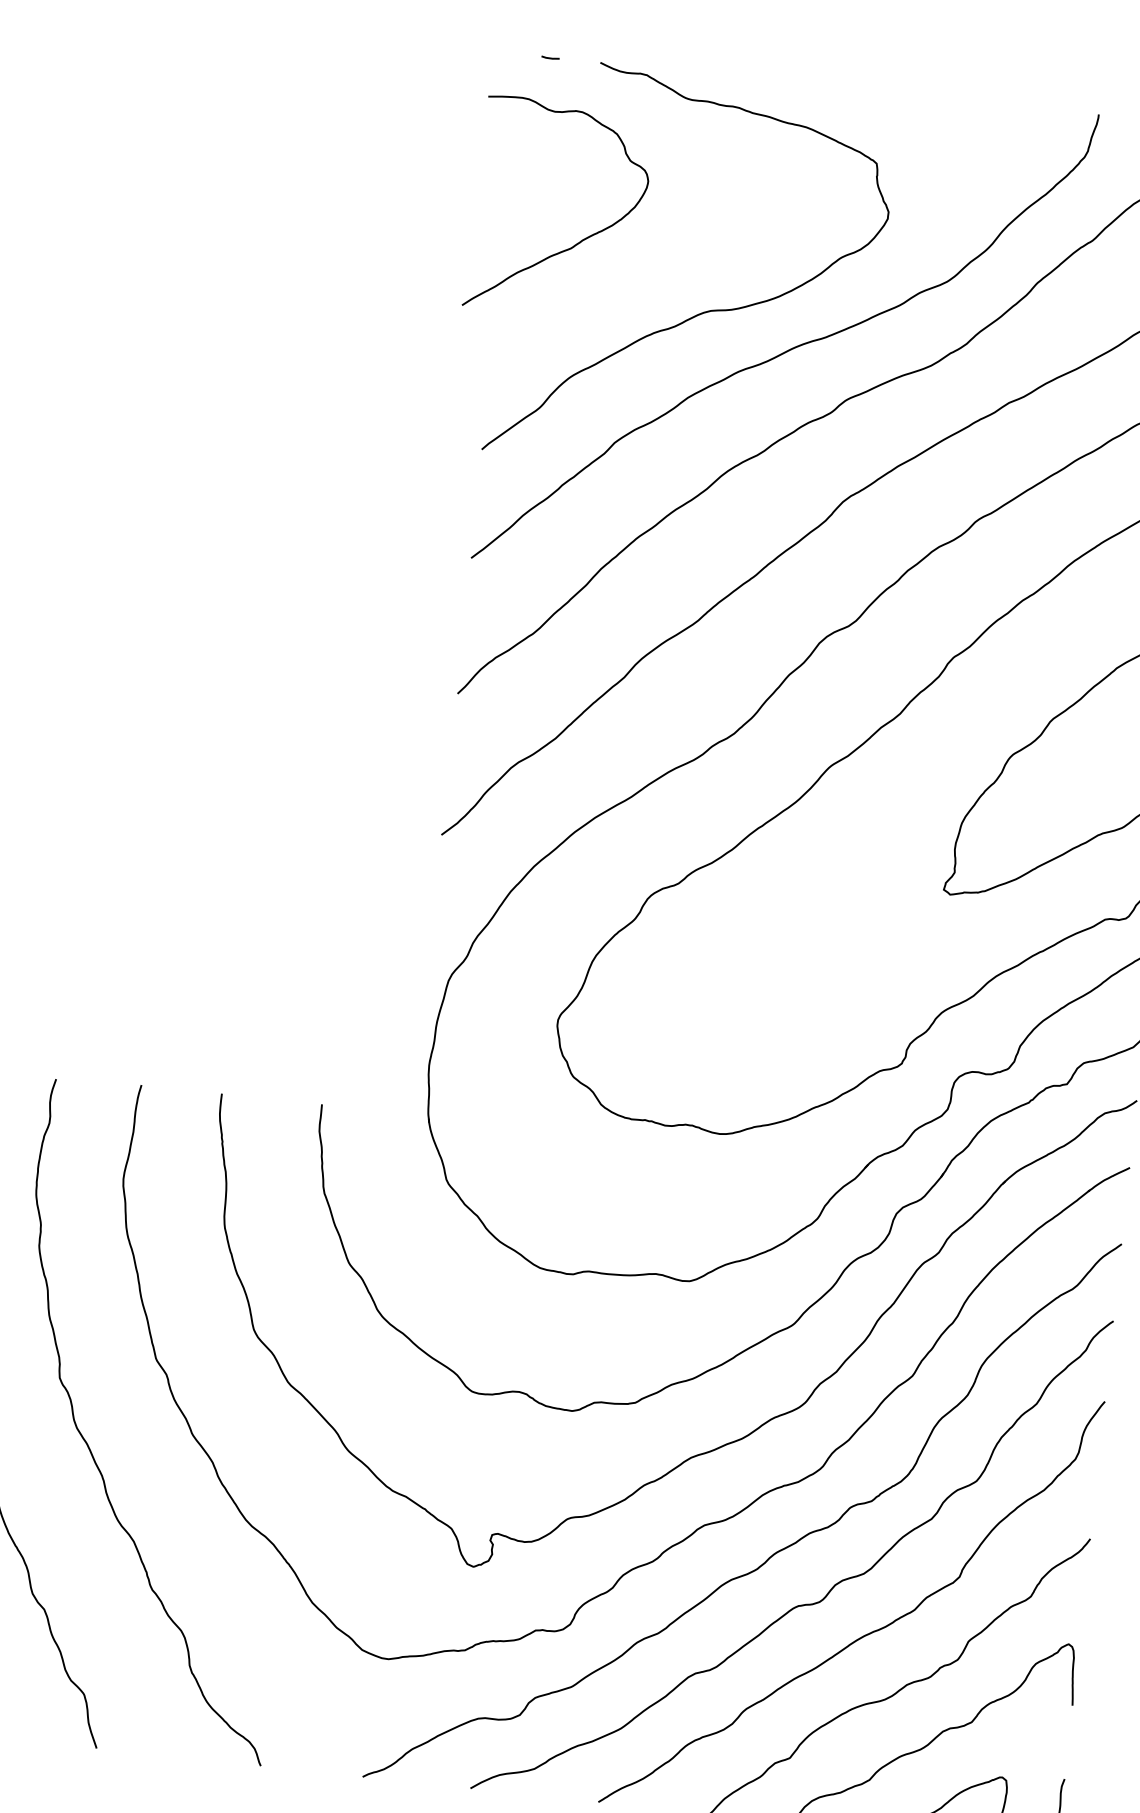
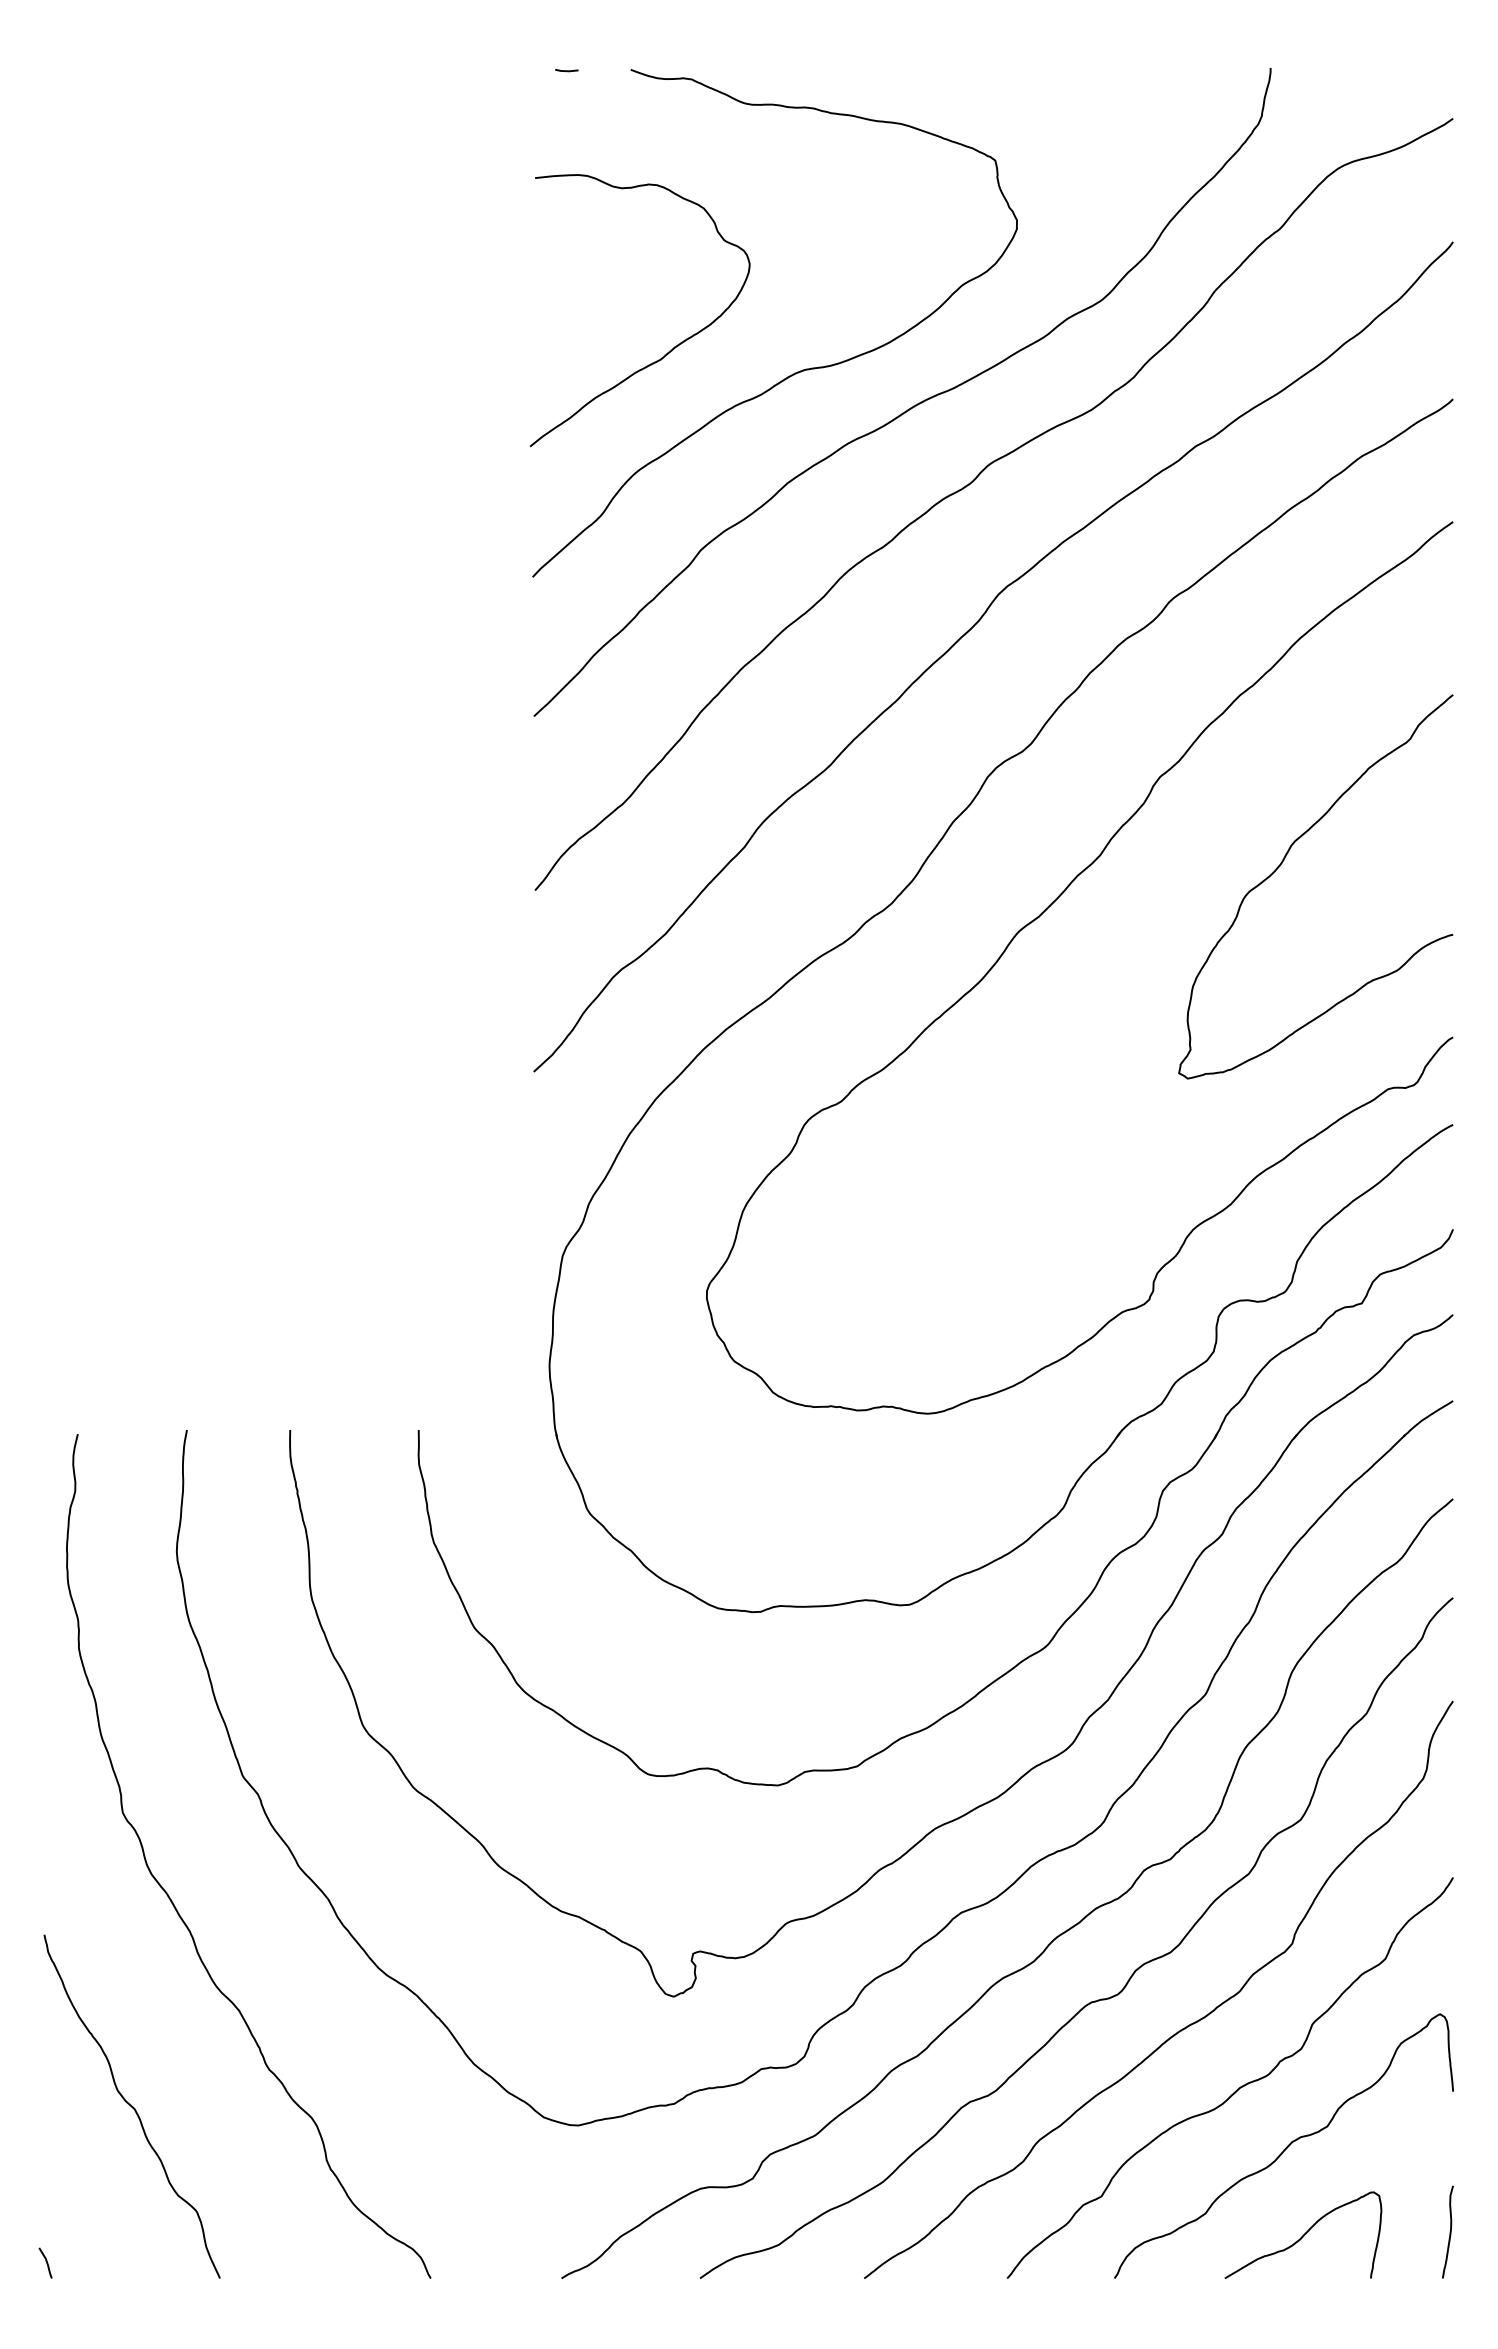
curve: (582, 239) -> (674, 346), moved

